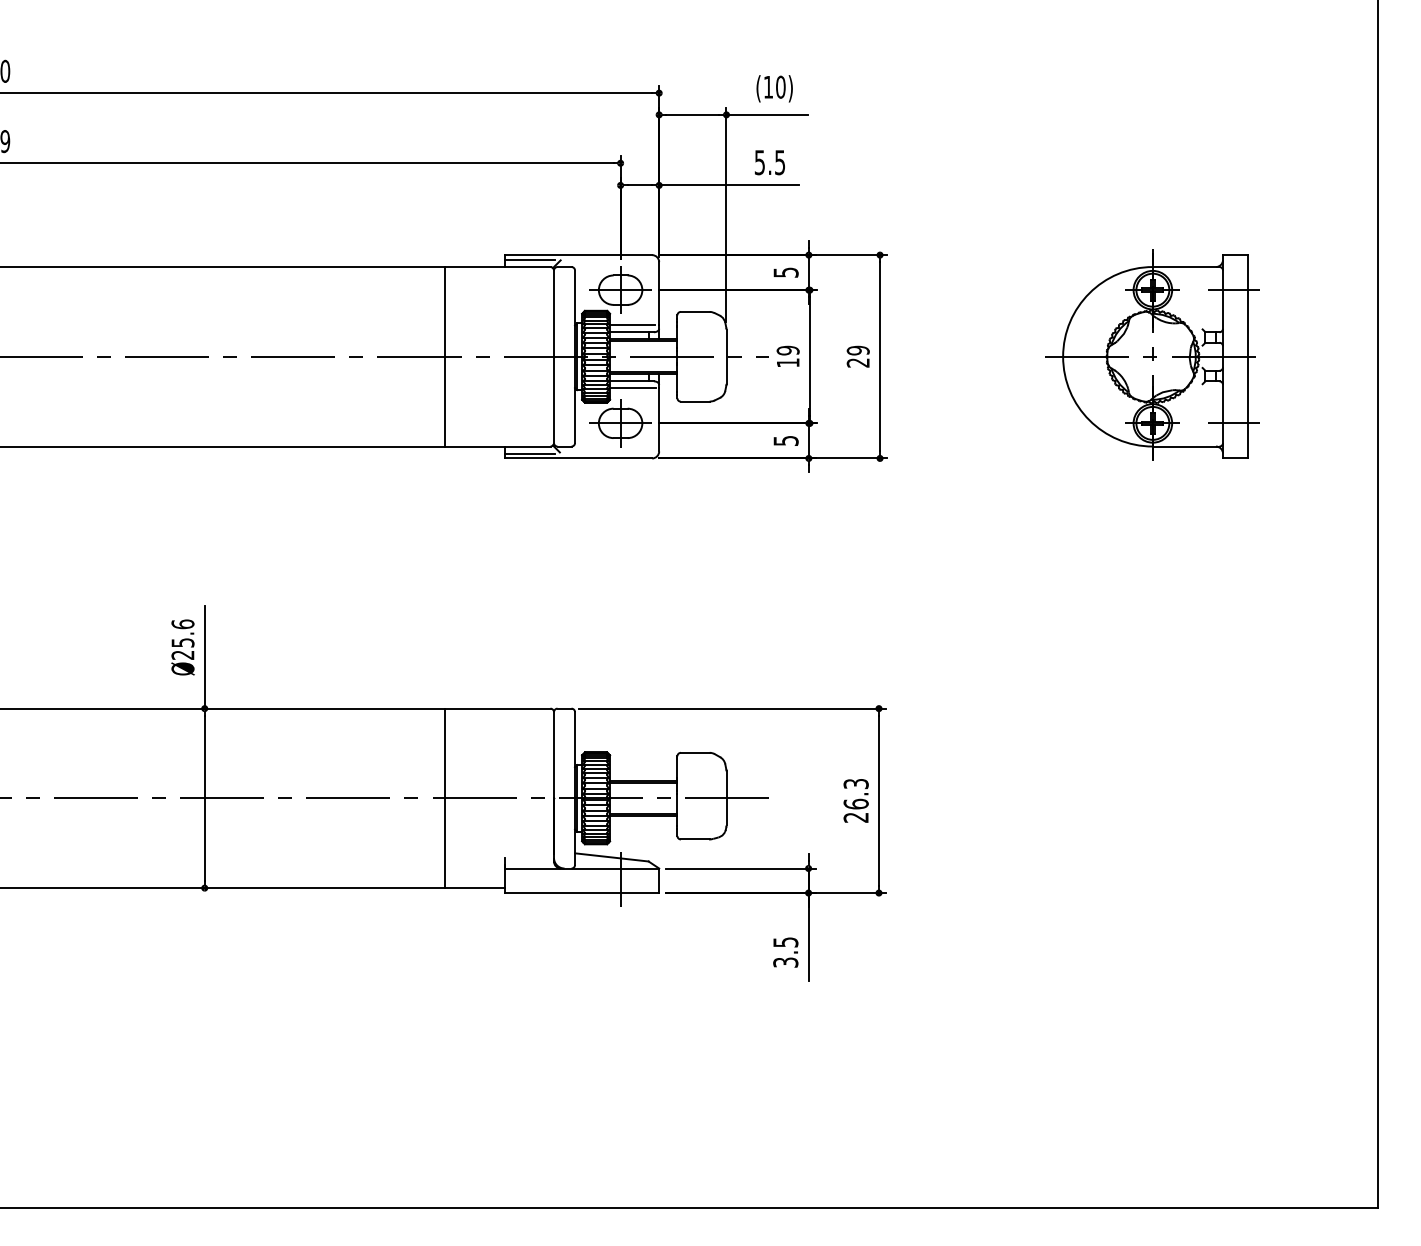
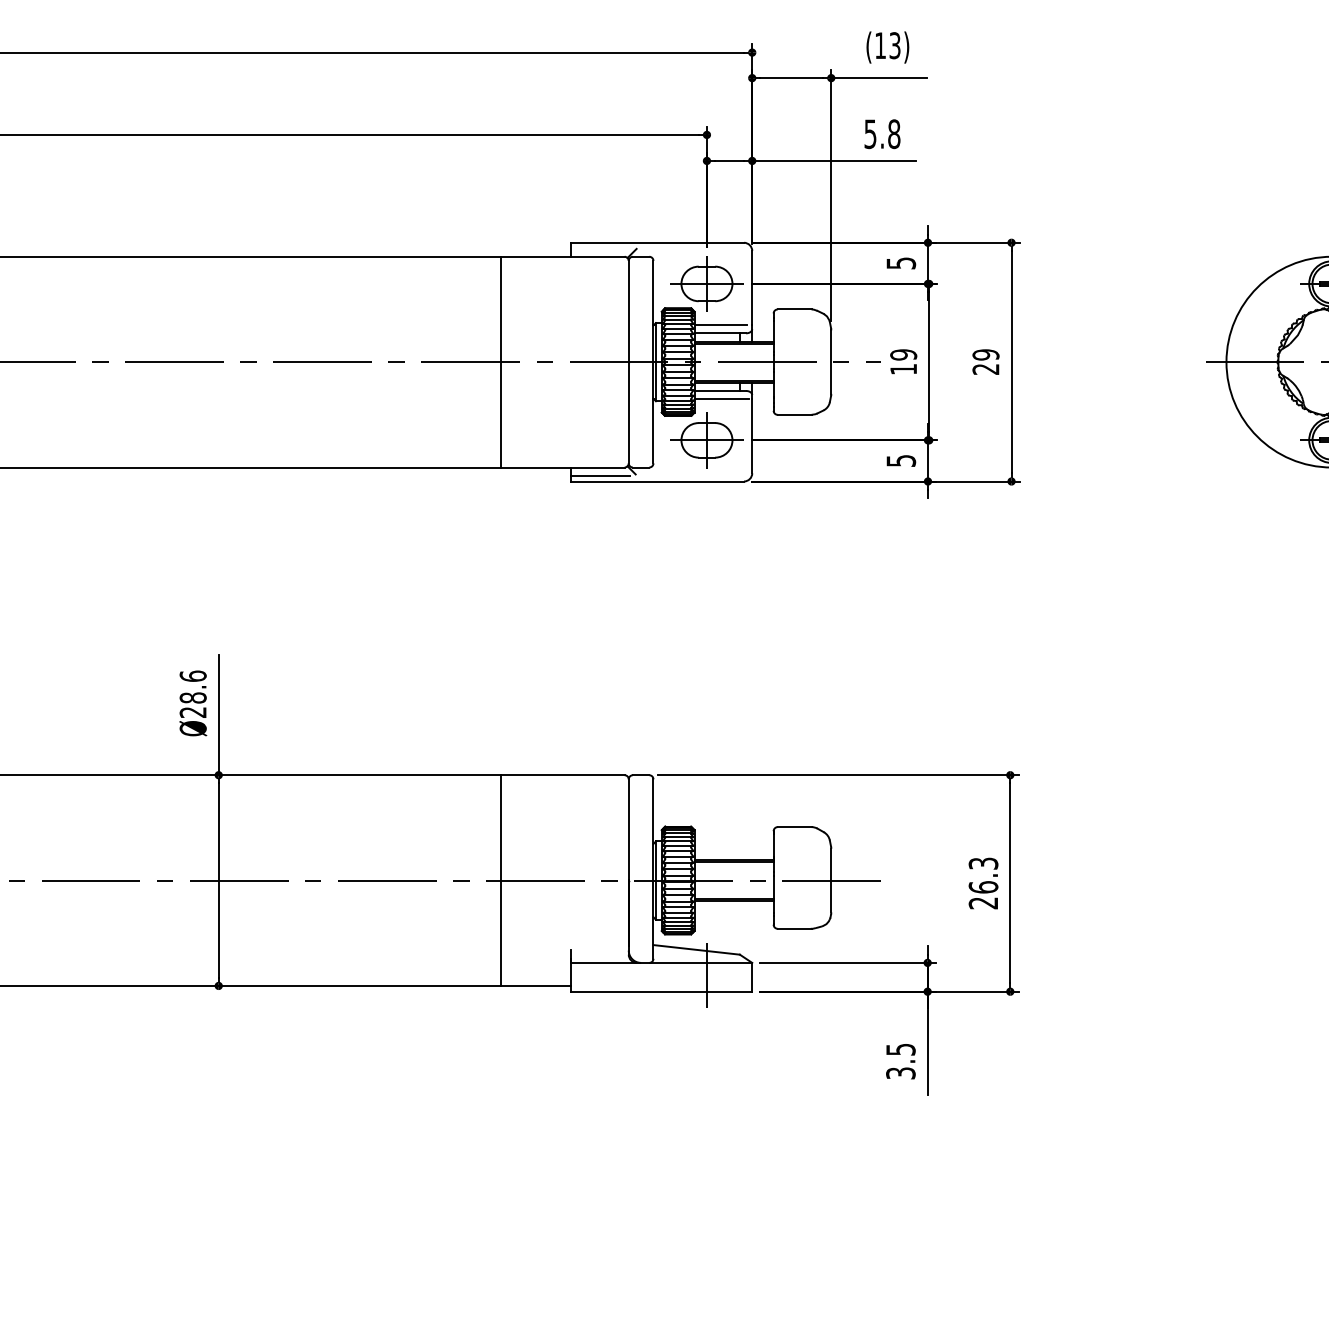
text: (780, 86) -> (894, 44), (10) -> (13)
text: (780, 162) -> (894, 134), 5.5 -> 5.8
line: (529, 259) -> (600, 247), removed
text: (182, 642) -> (192, 697), Ø25.6 -> Ø28.6

